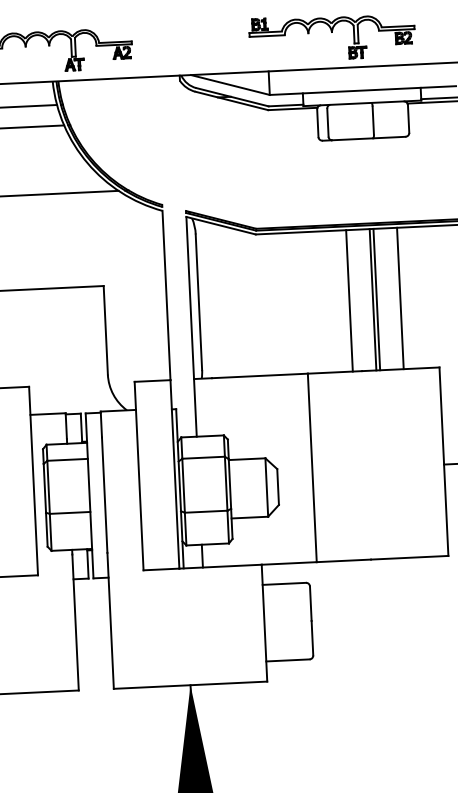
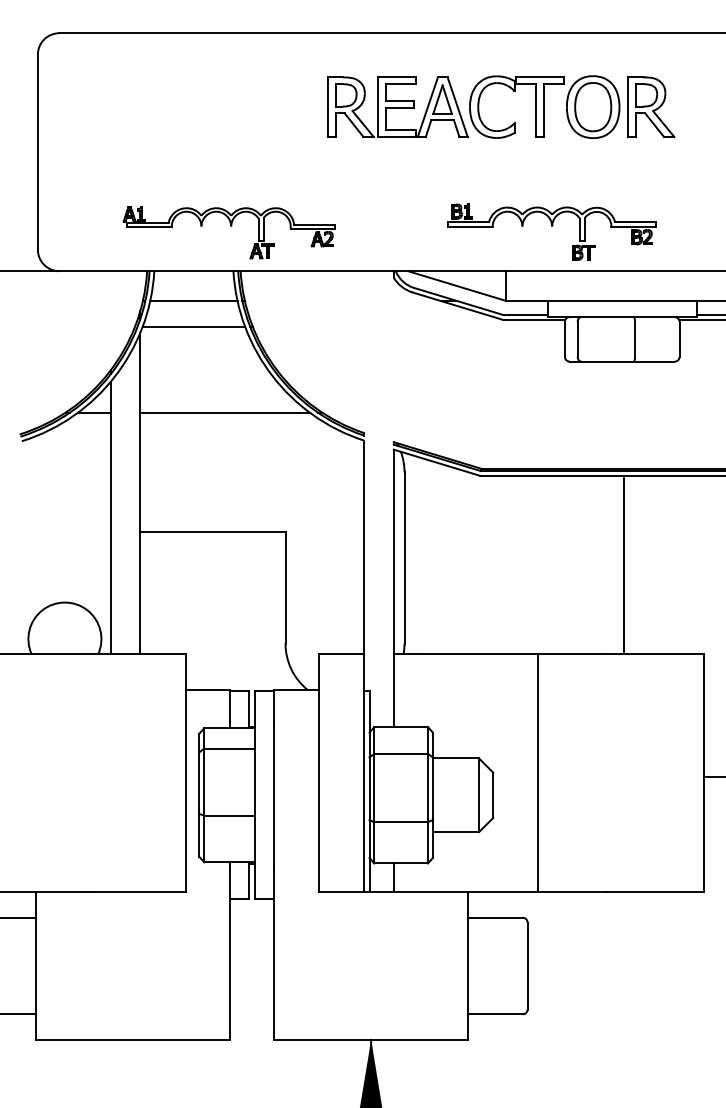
part: (331, 36) -> (551, 231), moved
line: (400, 298) -> (658, 564), removed
line: (376, 299) -> (628, 564), removed
line: (349, 300) -> (594, 564), removed

